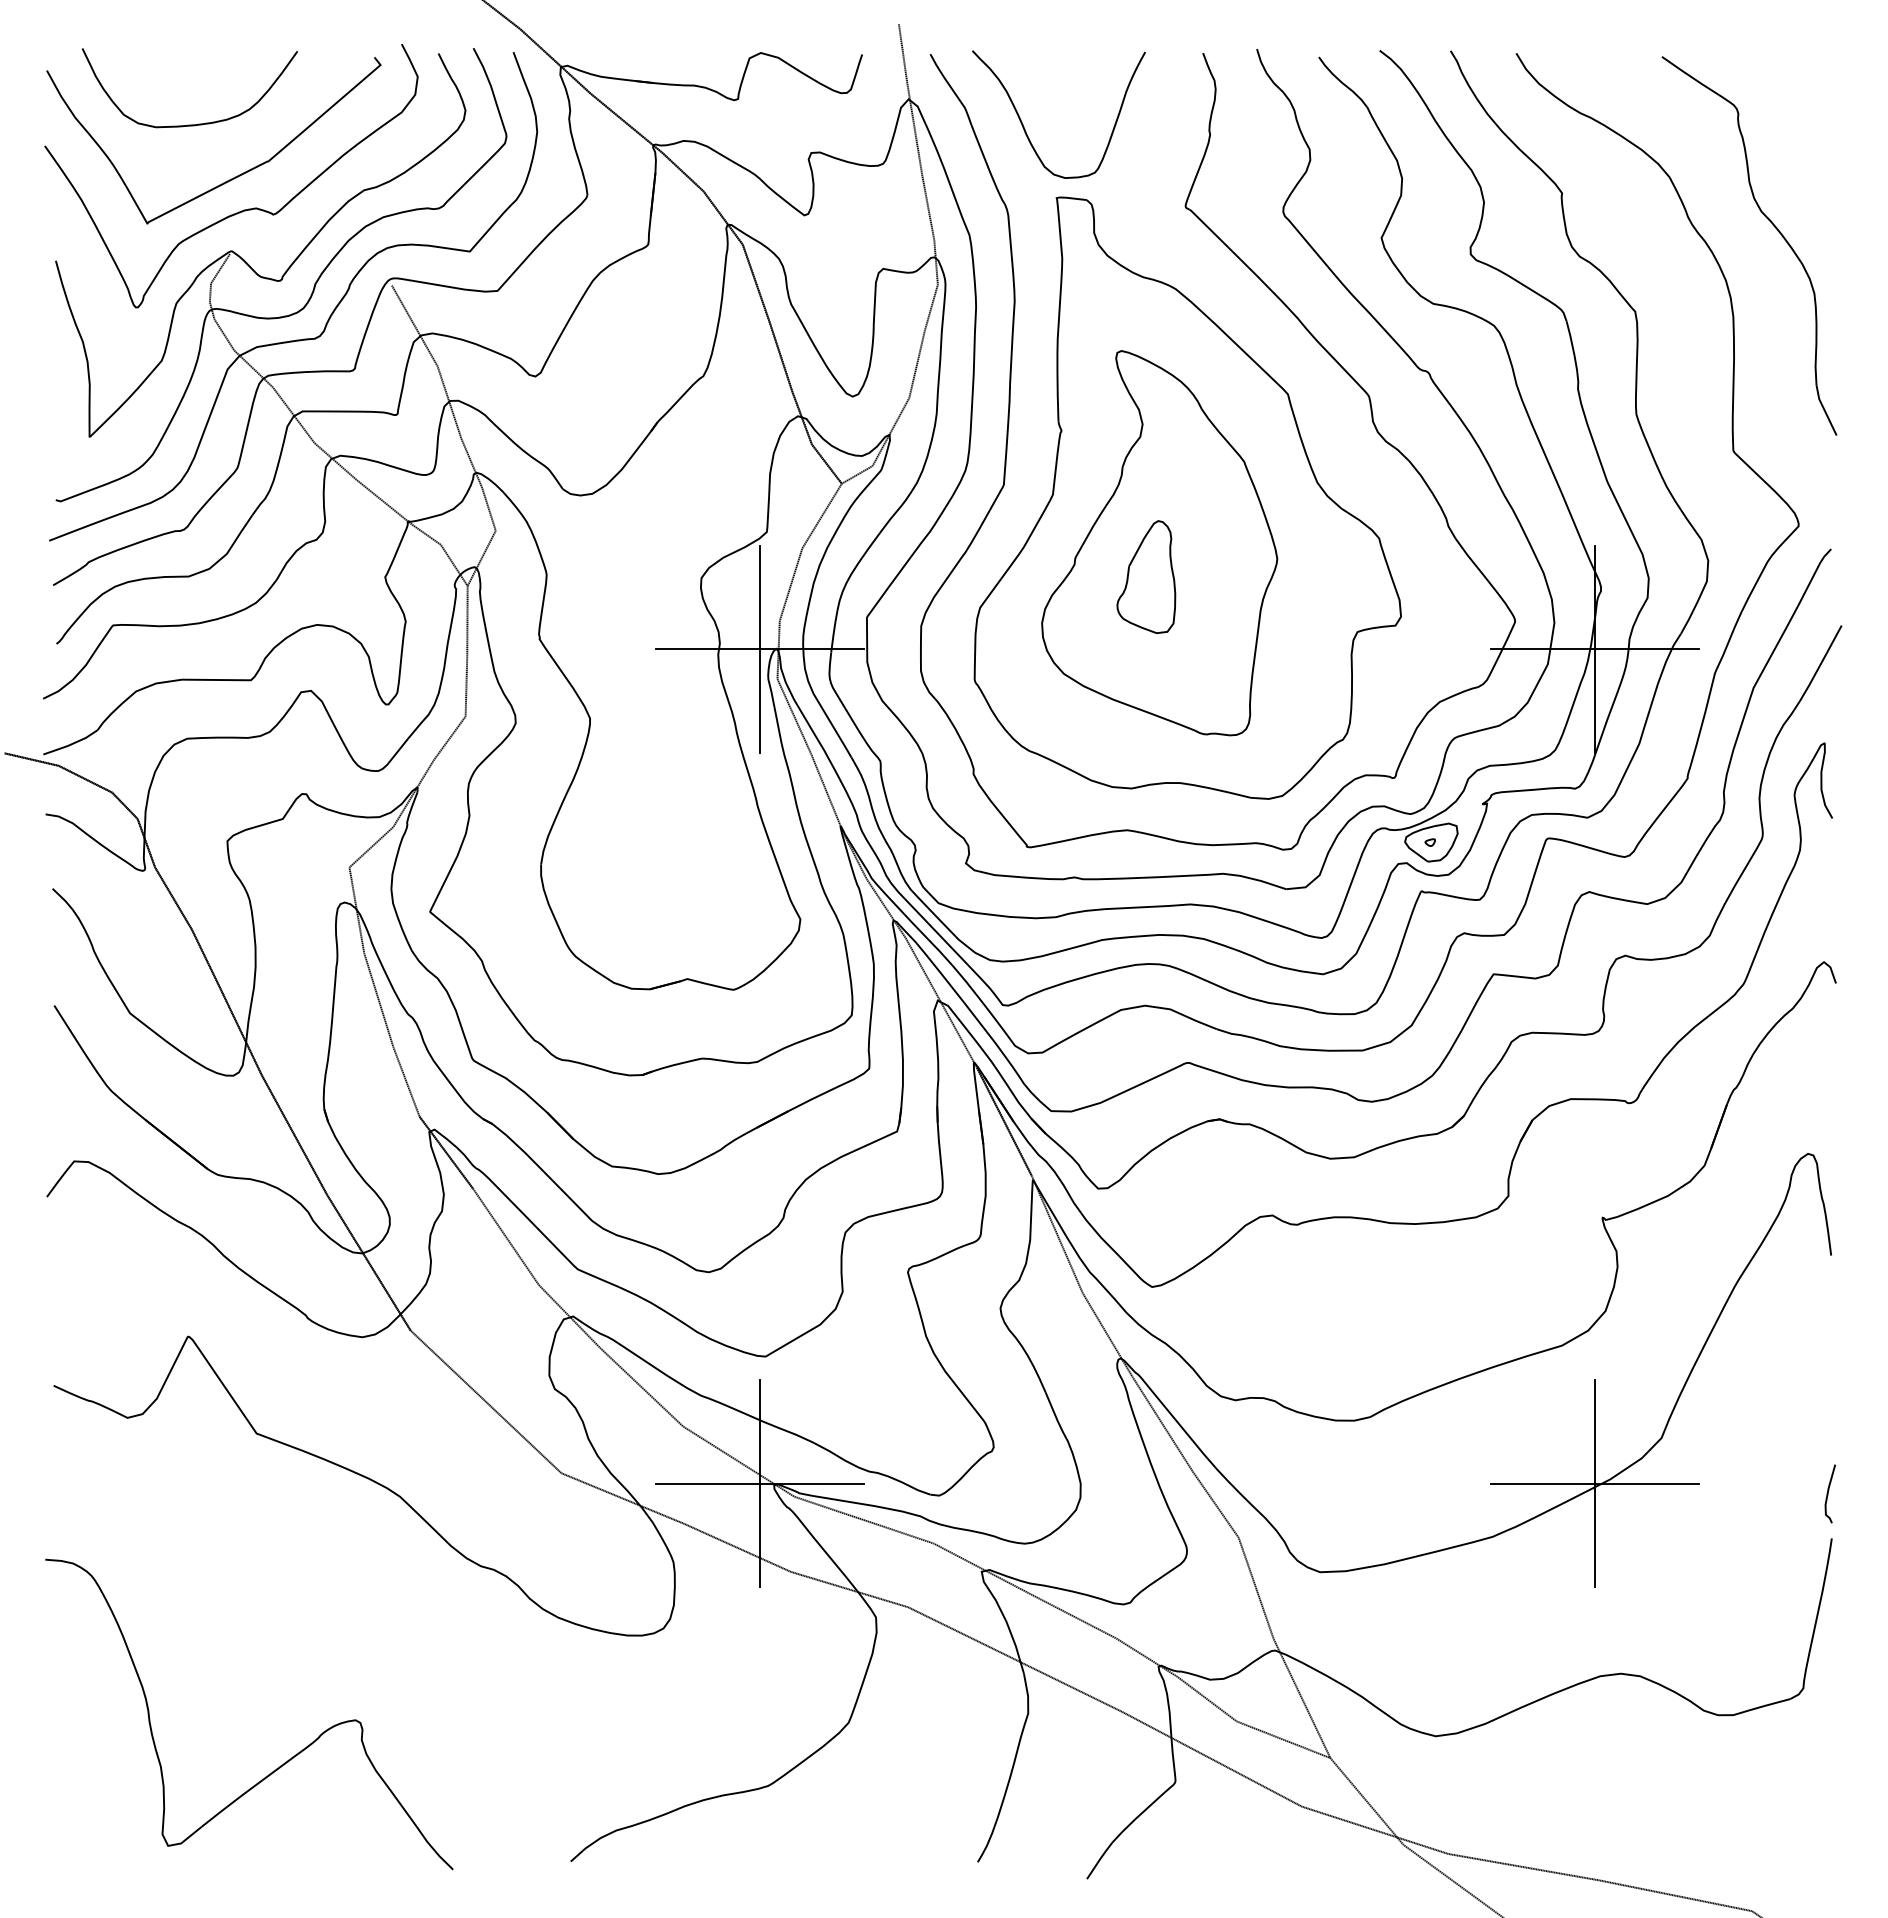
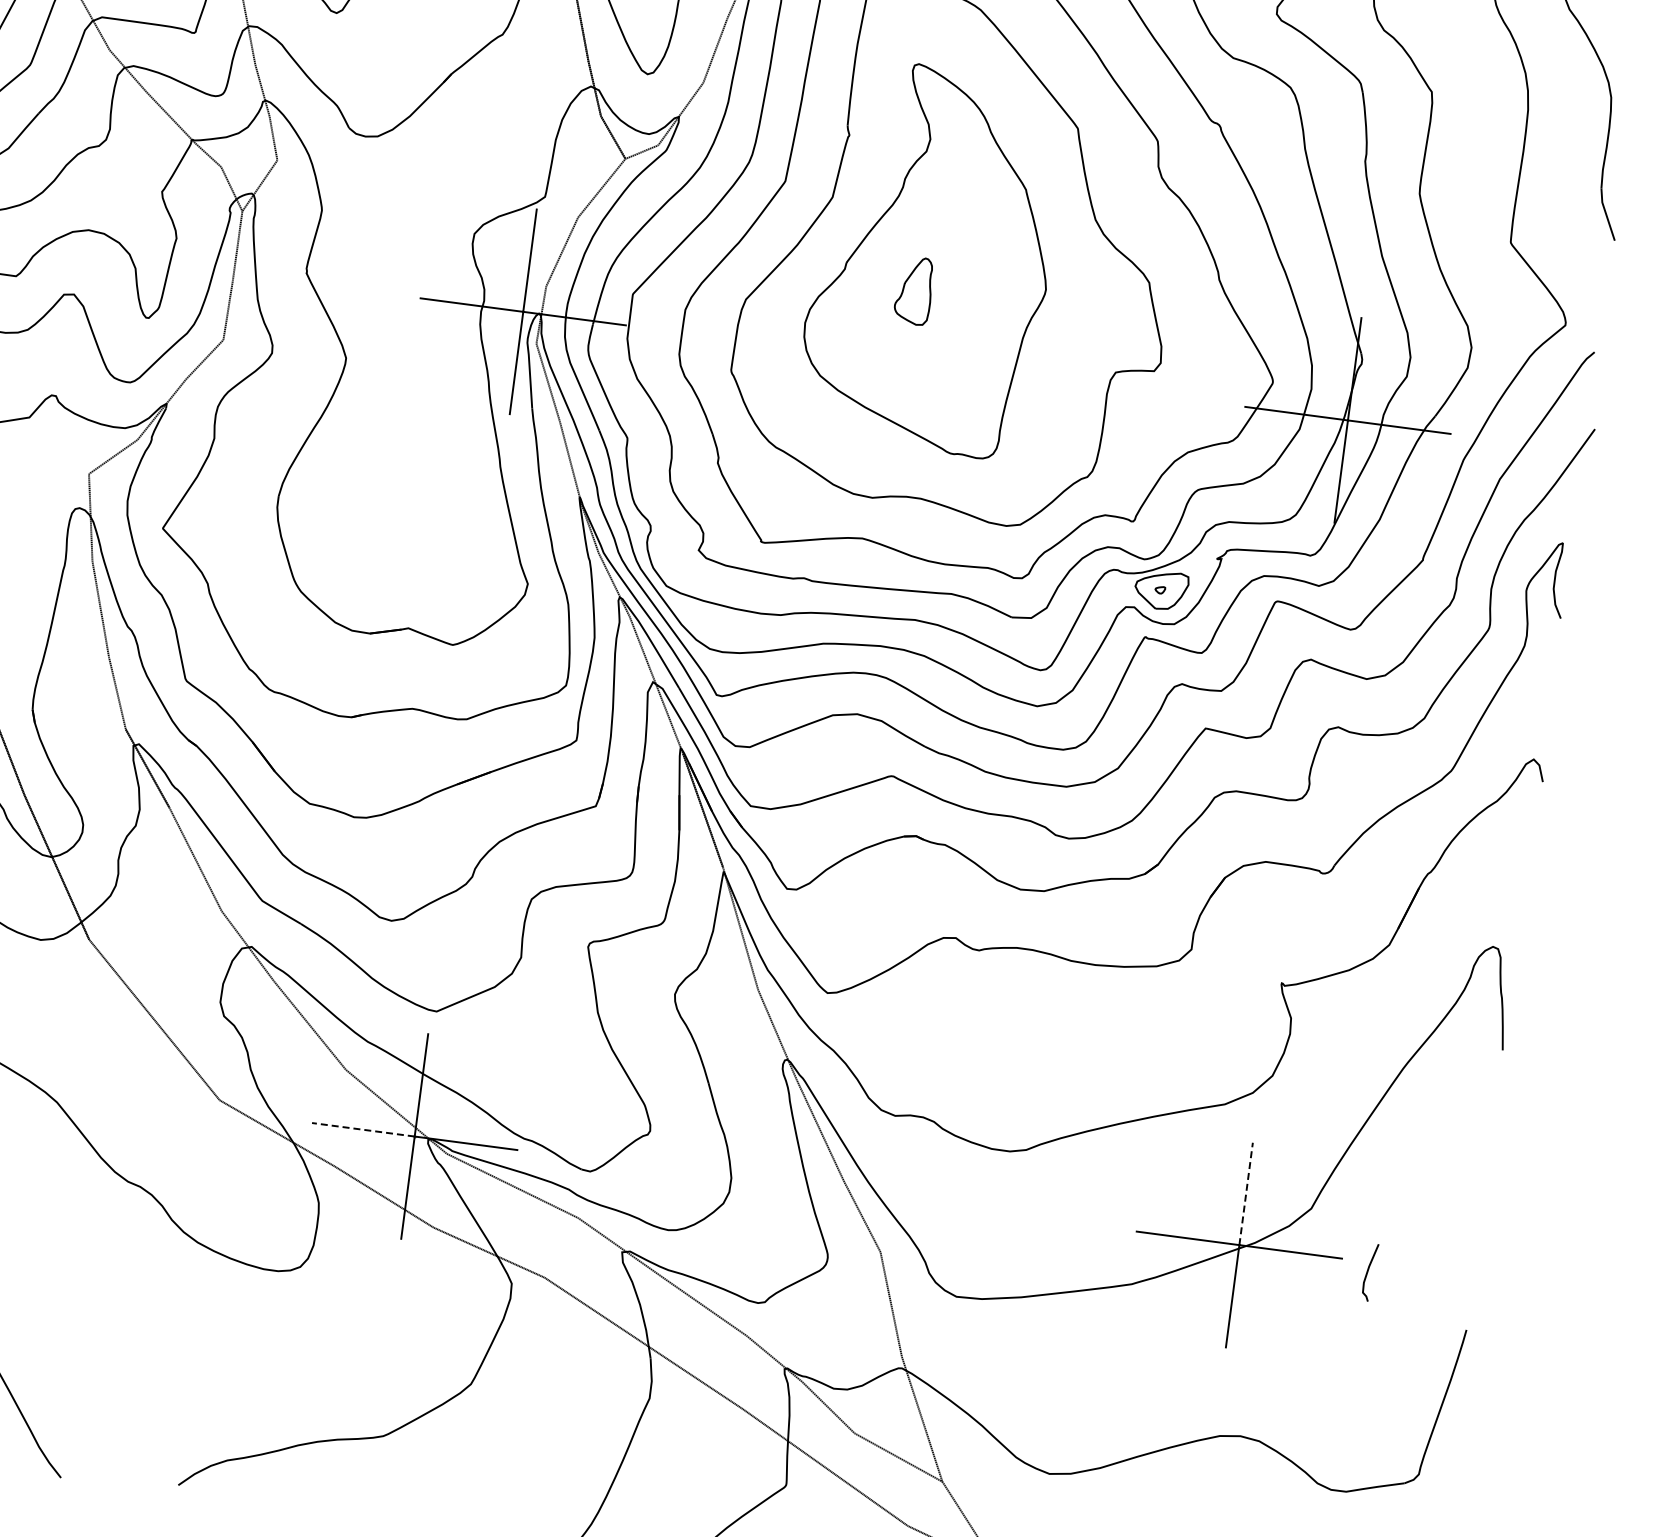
part: (1146, 576) -> (914, 290), size x0.6
line: (1594, 1432) -> (1245, 1194), solid -> dashed
line: (708, 1483) -> (363, 1129), solid -> dashed
curve: (1828, 1493) -> (1368, 1271), moved

